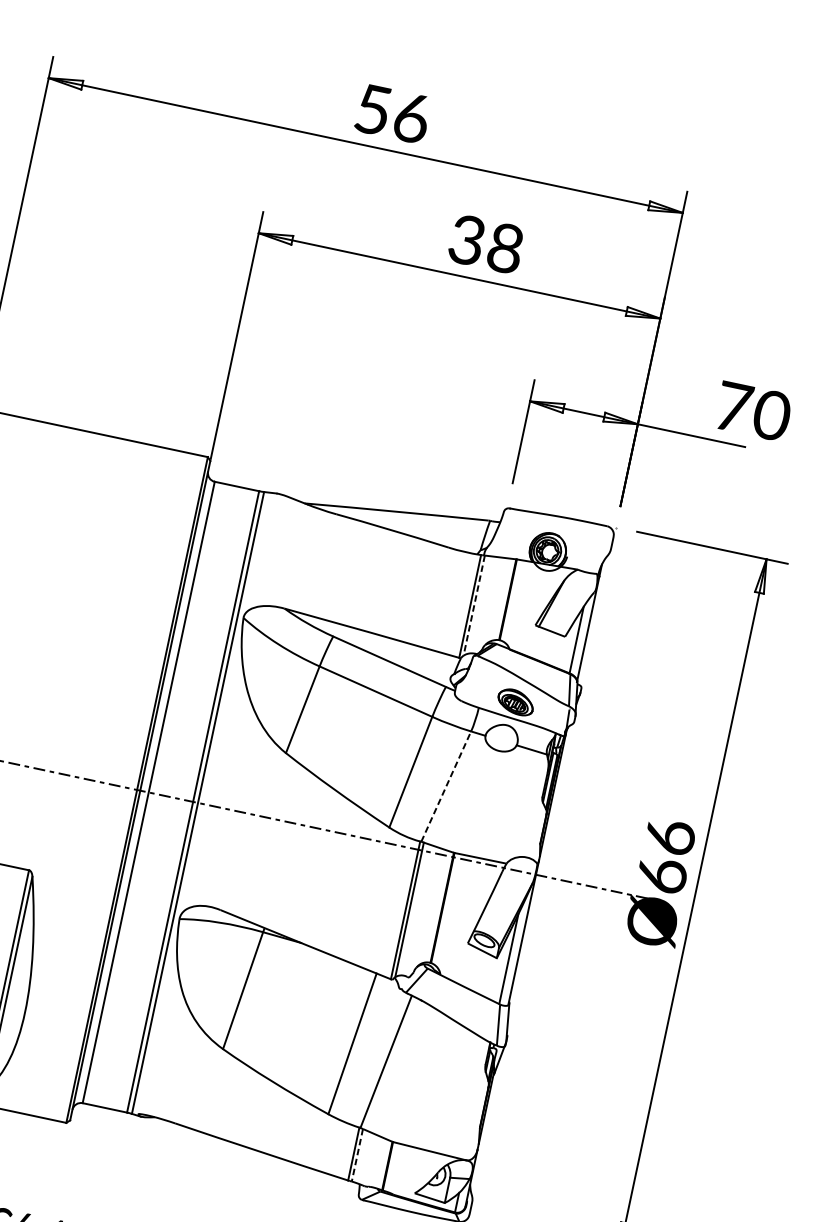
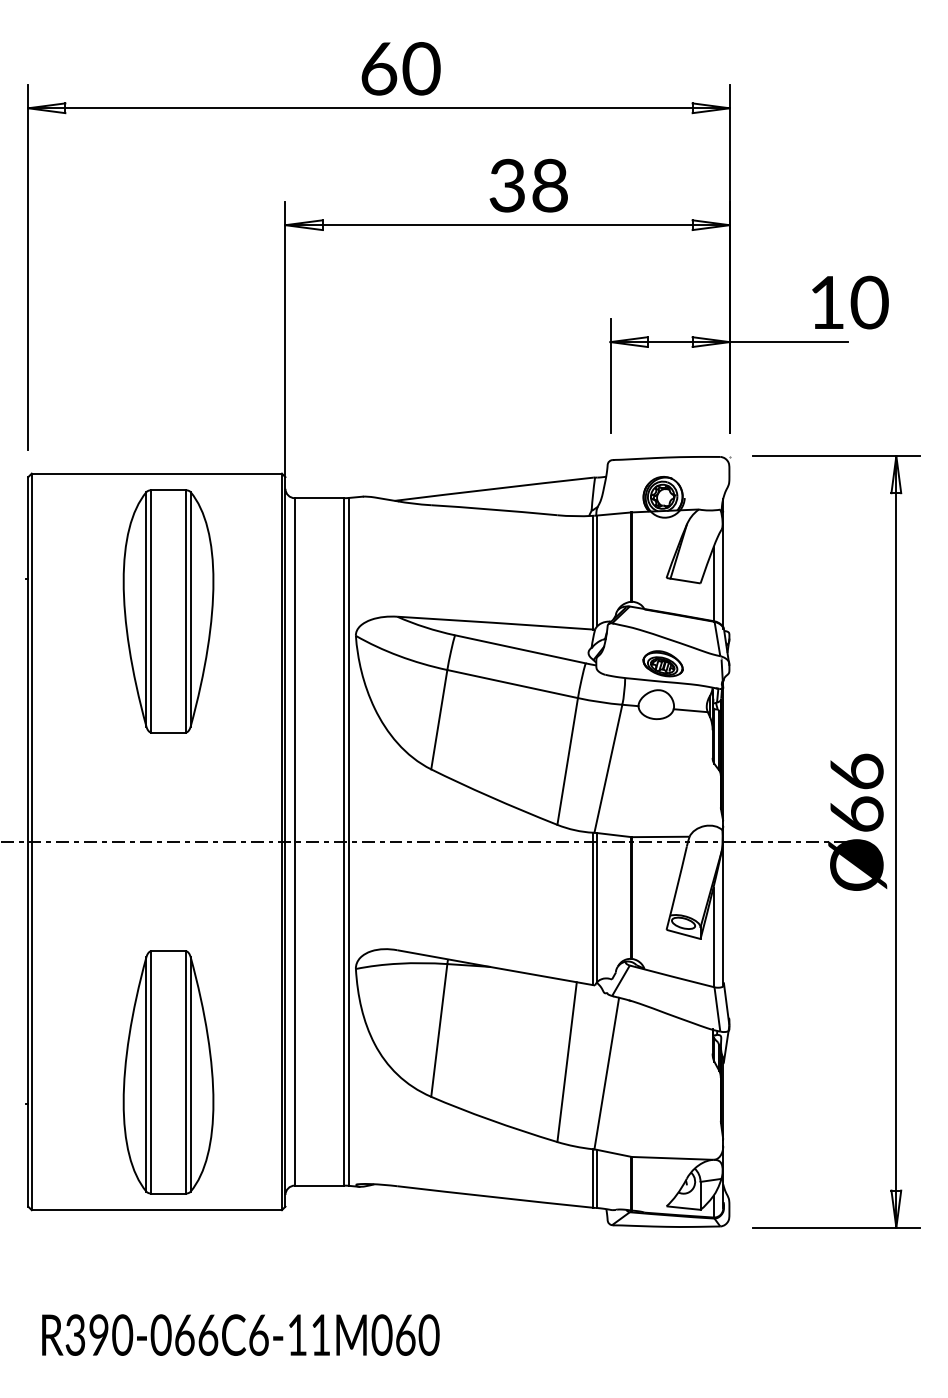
text: (392, 113) -> (400, 68), 56 -> 60
text: (733, 407) -> (827, 302), 70 -> 10
part: (78, 559) -> (168, 611), added
line: (474, 606) -> (597, 571), dashed -> solid
line: (446, 786) -> (608, 768), dashed -> solid
line: (357, 1155) -> (597, 1179), dashed -> solid

